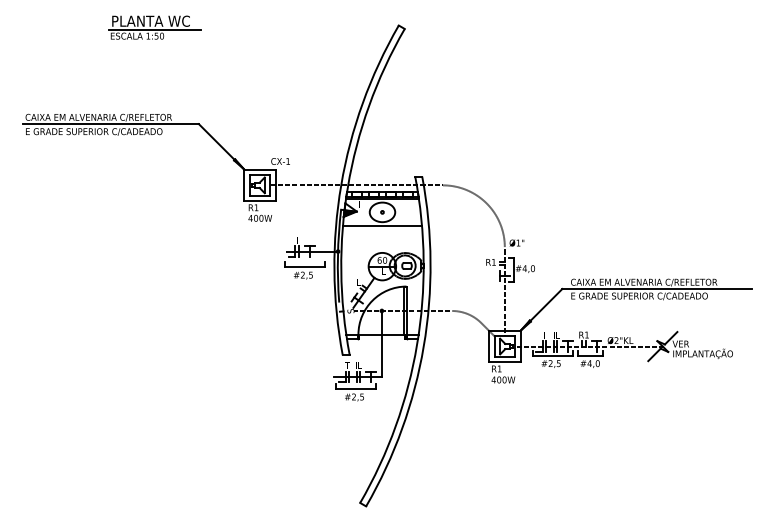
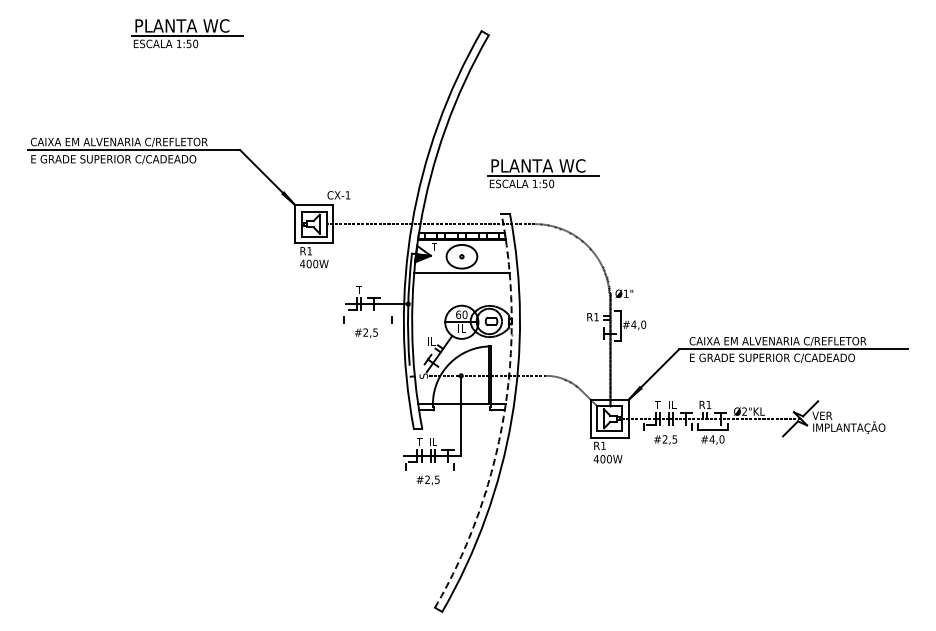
part: (450, 143) -> (543, 173), added
line: (305, 266) -> (368, 322), removed
arc: (416, 344) -> (503, 416), solid -> dashed
line: (552, 355) -> (667, 429), removed
line: (356, 389) -> (430, 470), removed

